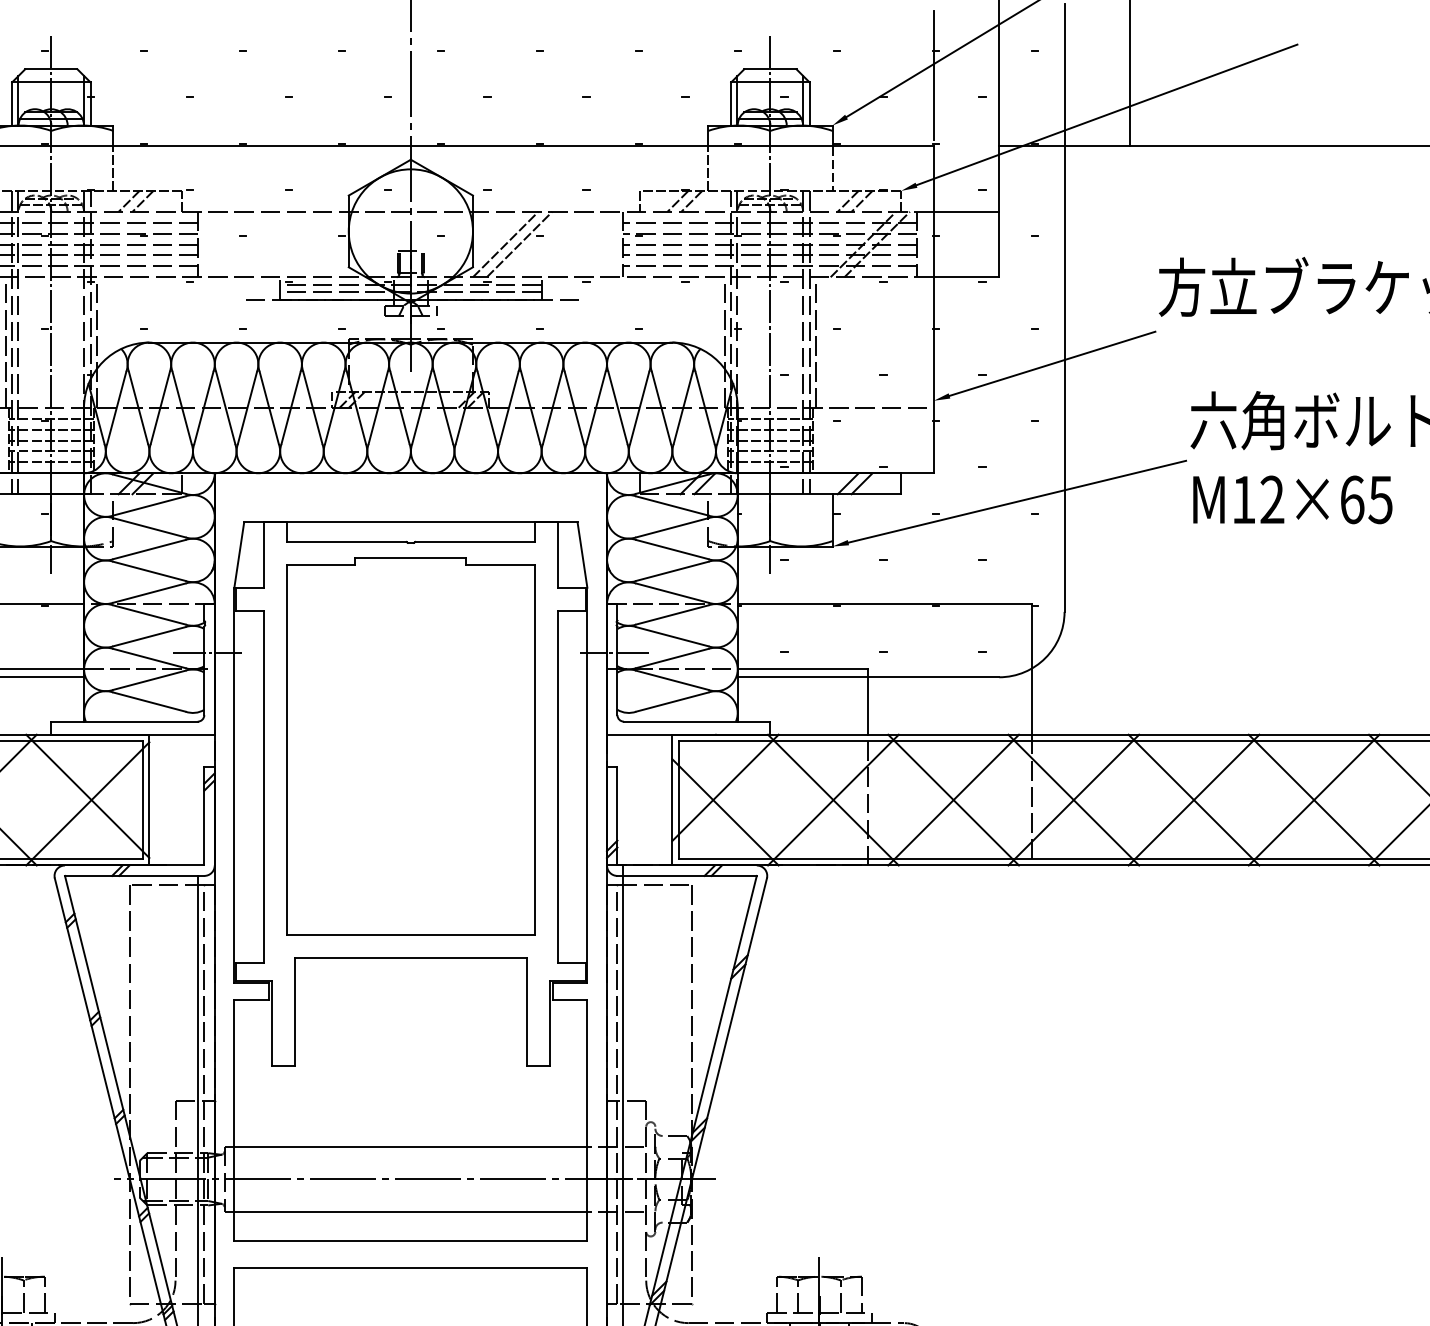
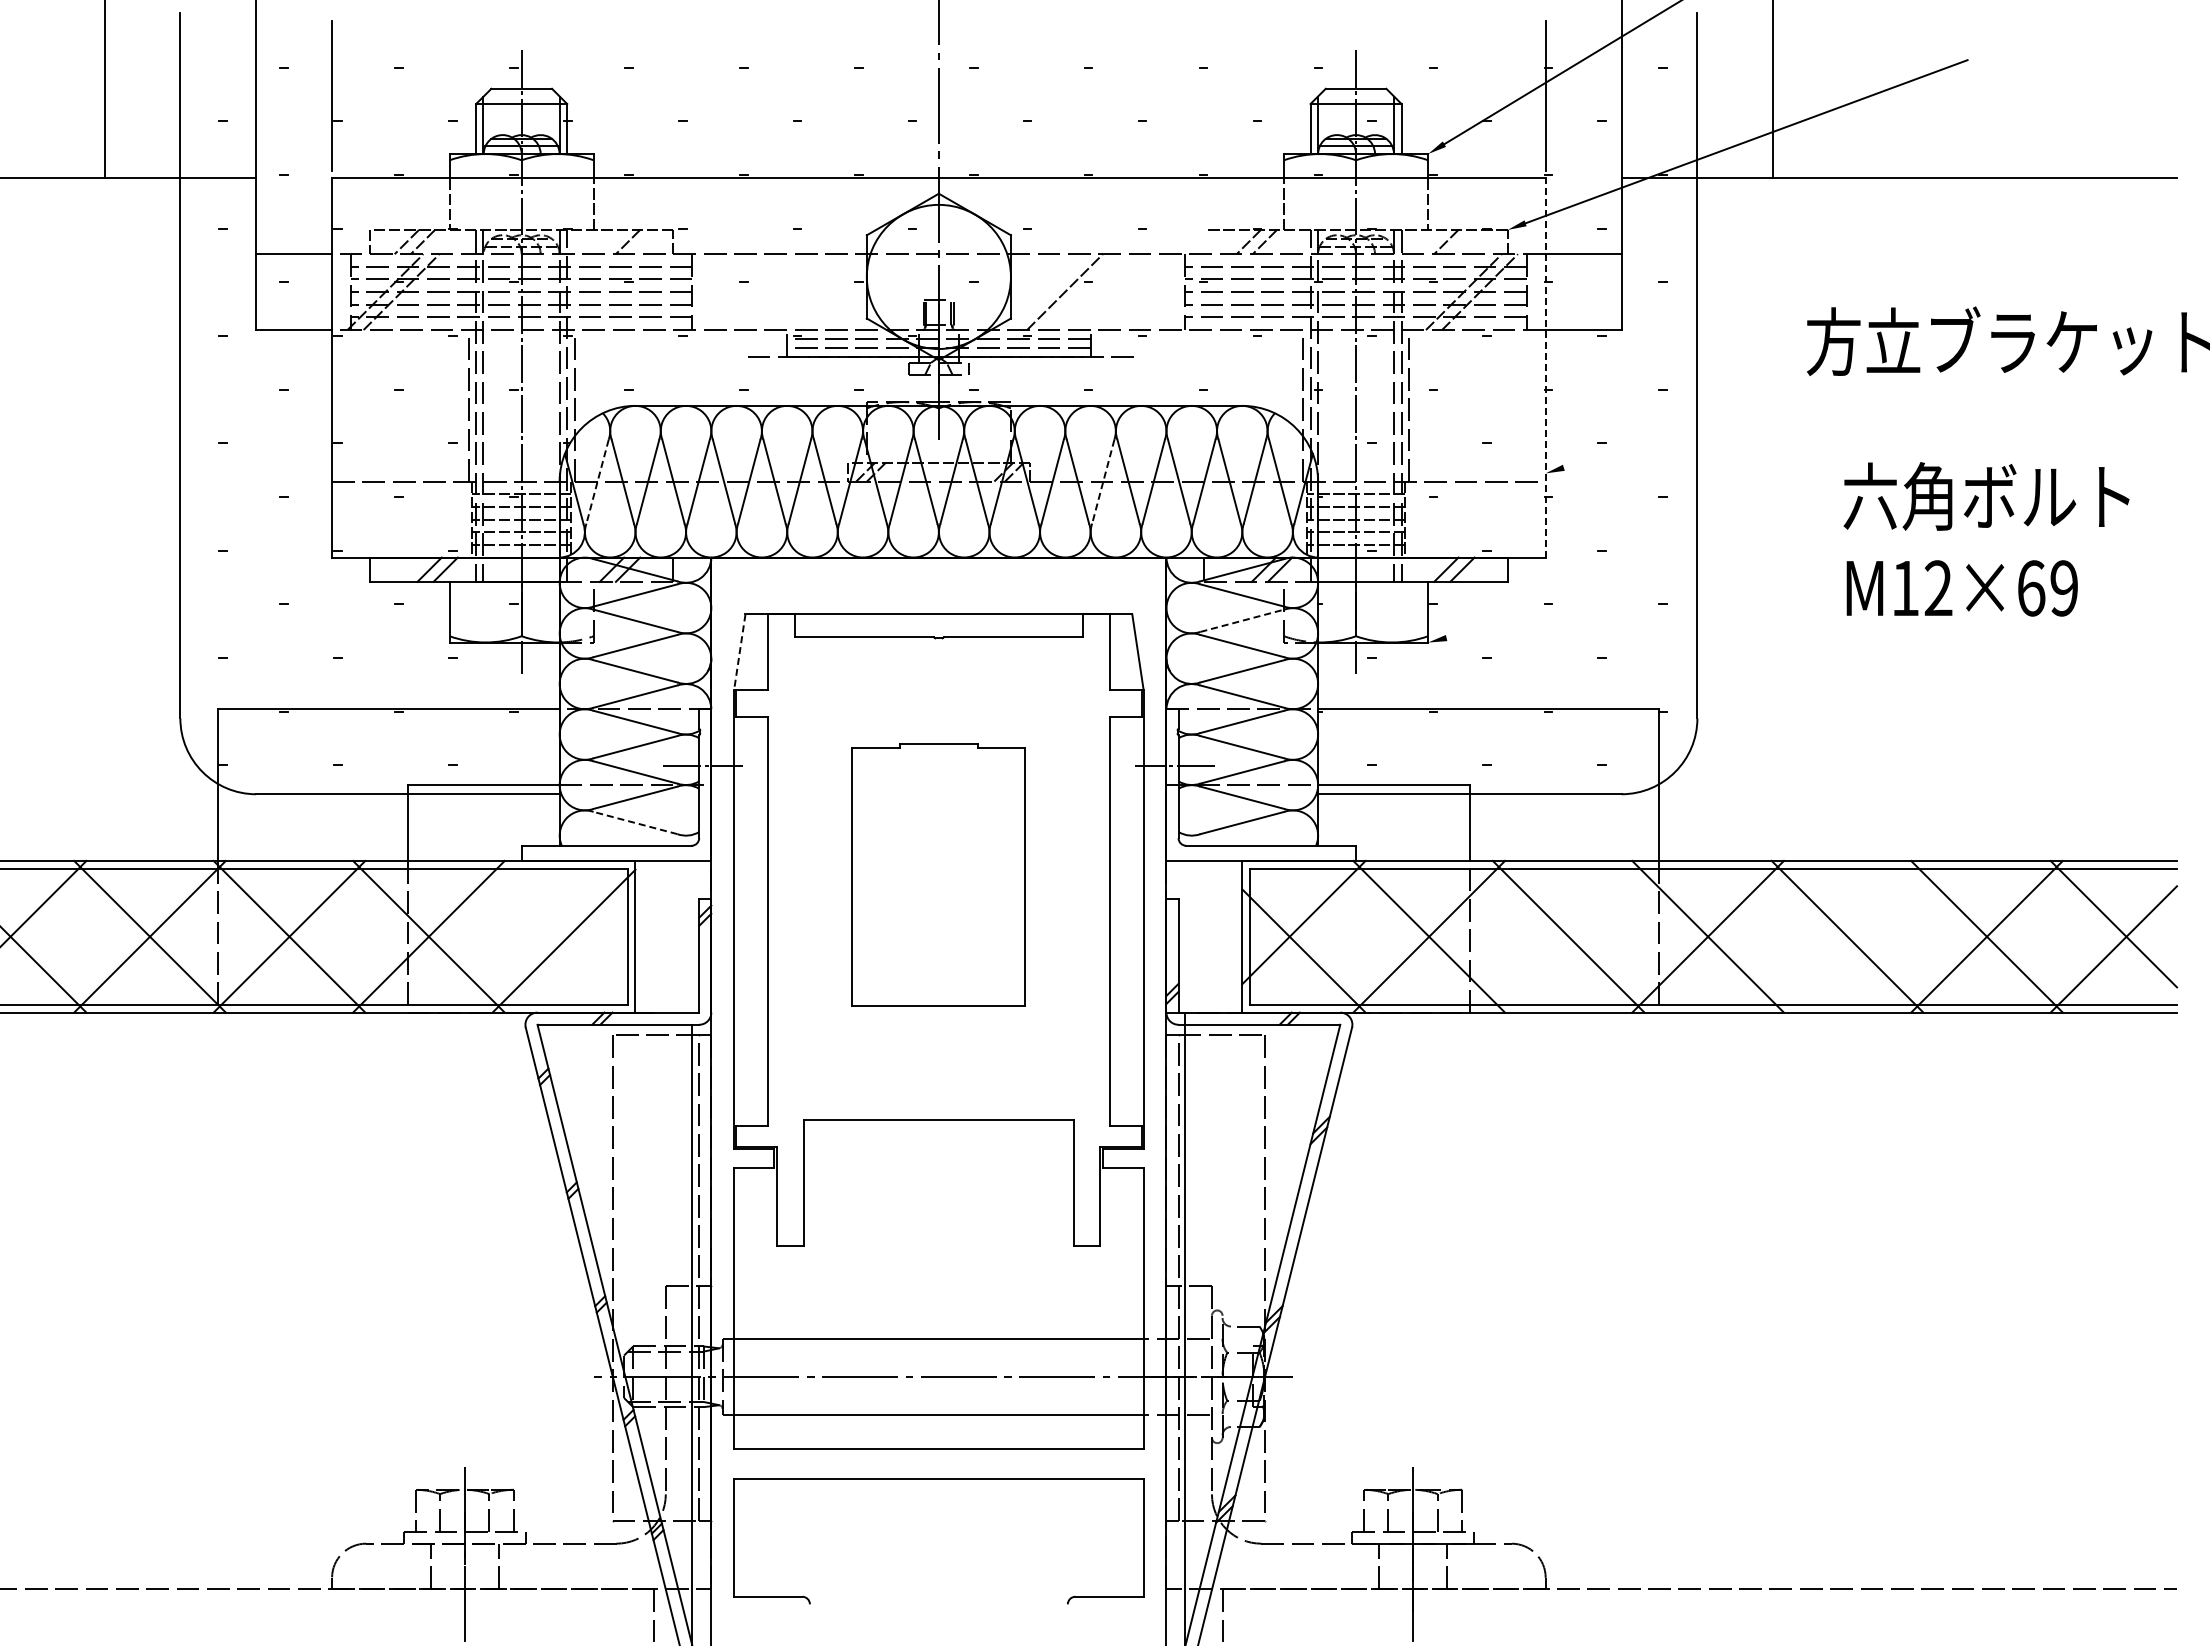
line: (128, 200) -> (611, 241), removed
line: (639, 200) -> (1204, 241), removed
line: (862, 200) -> (1462, 241), removed
line: (505, 244) -> (1048, 292), removed
line: (933, 309) -> (1545, 367), solid -> dashed
line: (1051, 363) -> (1682, 430), removed
line: (116, 408) -> (597, 482), solid -> dashed
line: (552, 408) -> (1103, 482), solid -> dashed
text: (1380, 499) -> (2063, 588), M12×65 -> M12×69
line: (1017, 501) -> (1642, 590), removed
line: (672, 527) -> (1242, 620), solid -> dashed
line: (239, 555) -> (739, 652), solid -> dashed
line: (149, 701) -> (635, 822), solid -> dashed
part: (410, 746) -> (938, 874), size x0.6
line: (87, 795) -> (563, 931), removed
line: (953, 799) -> (1568, 936), removed
line: (1193, 799) -> (1847, 936), removed

